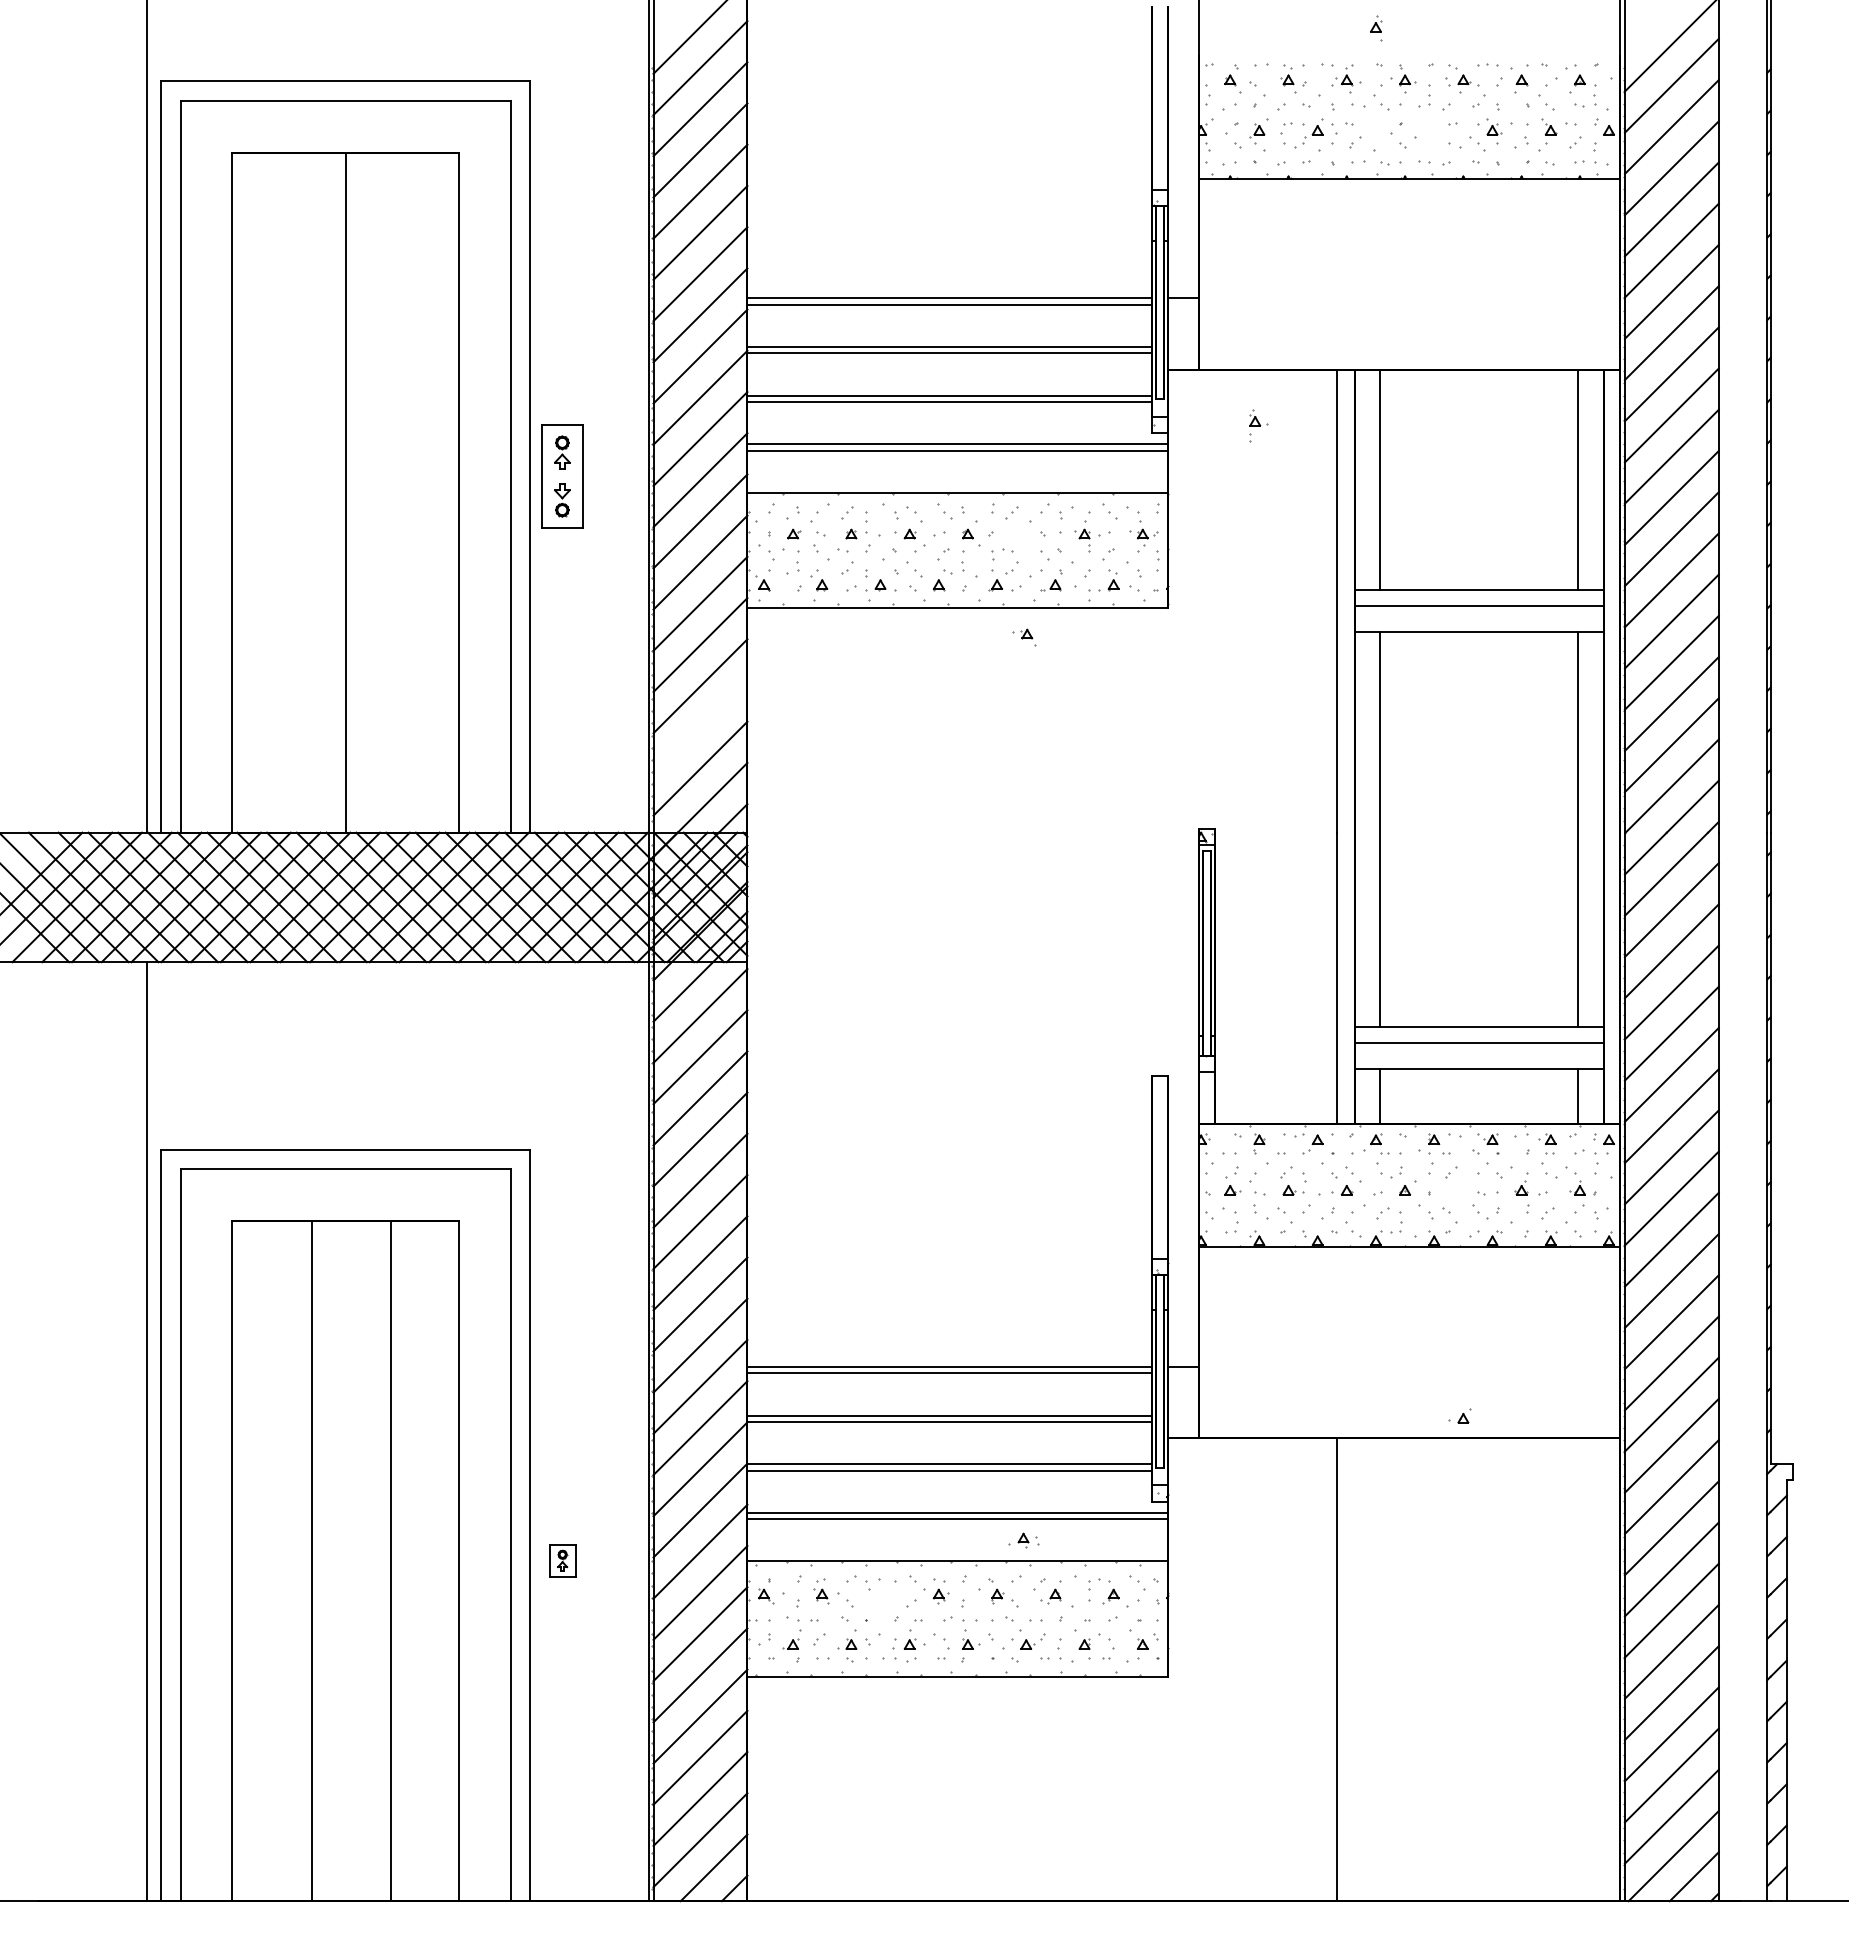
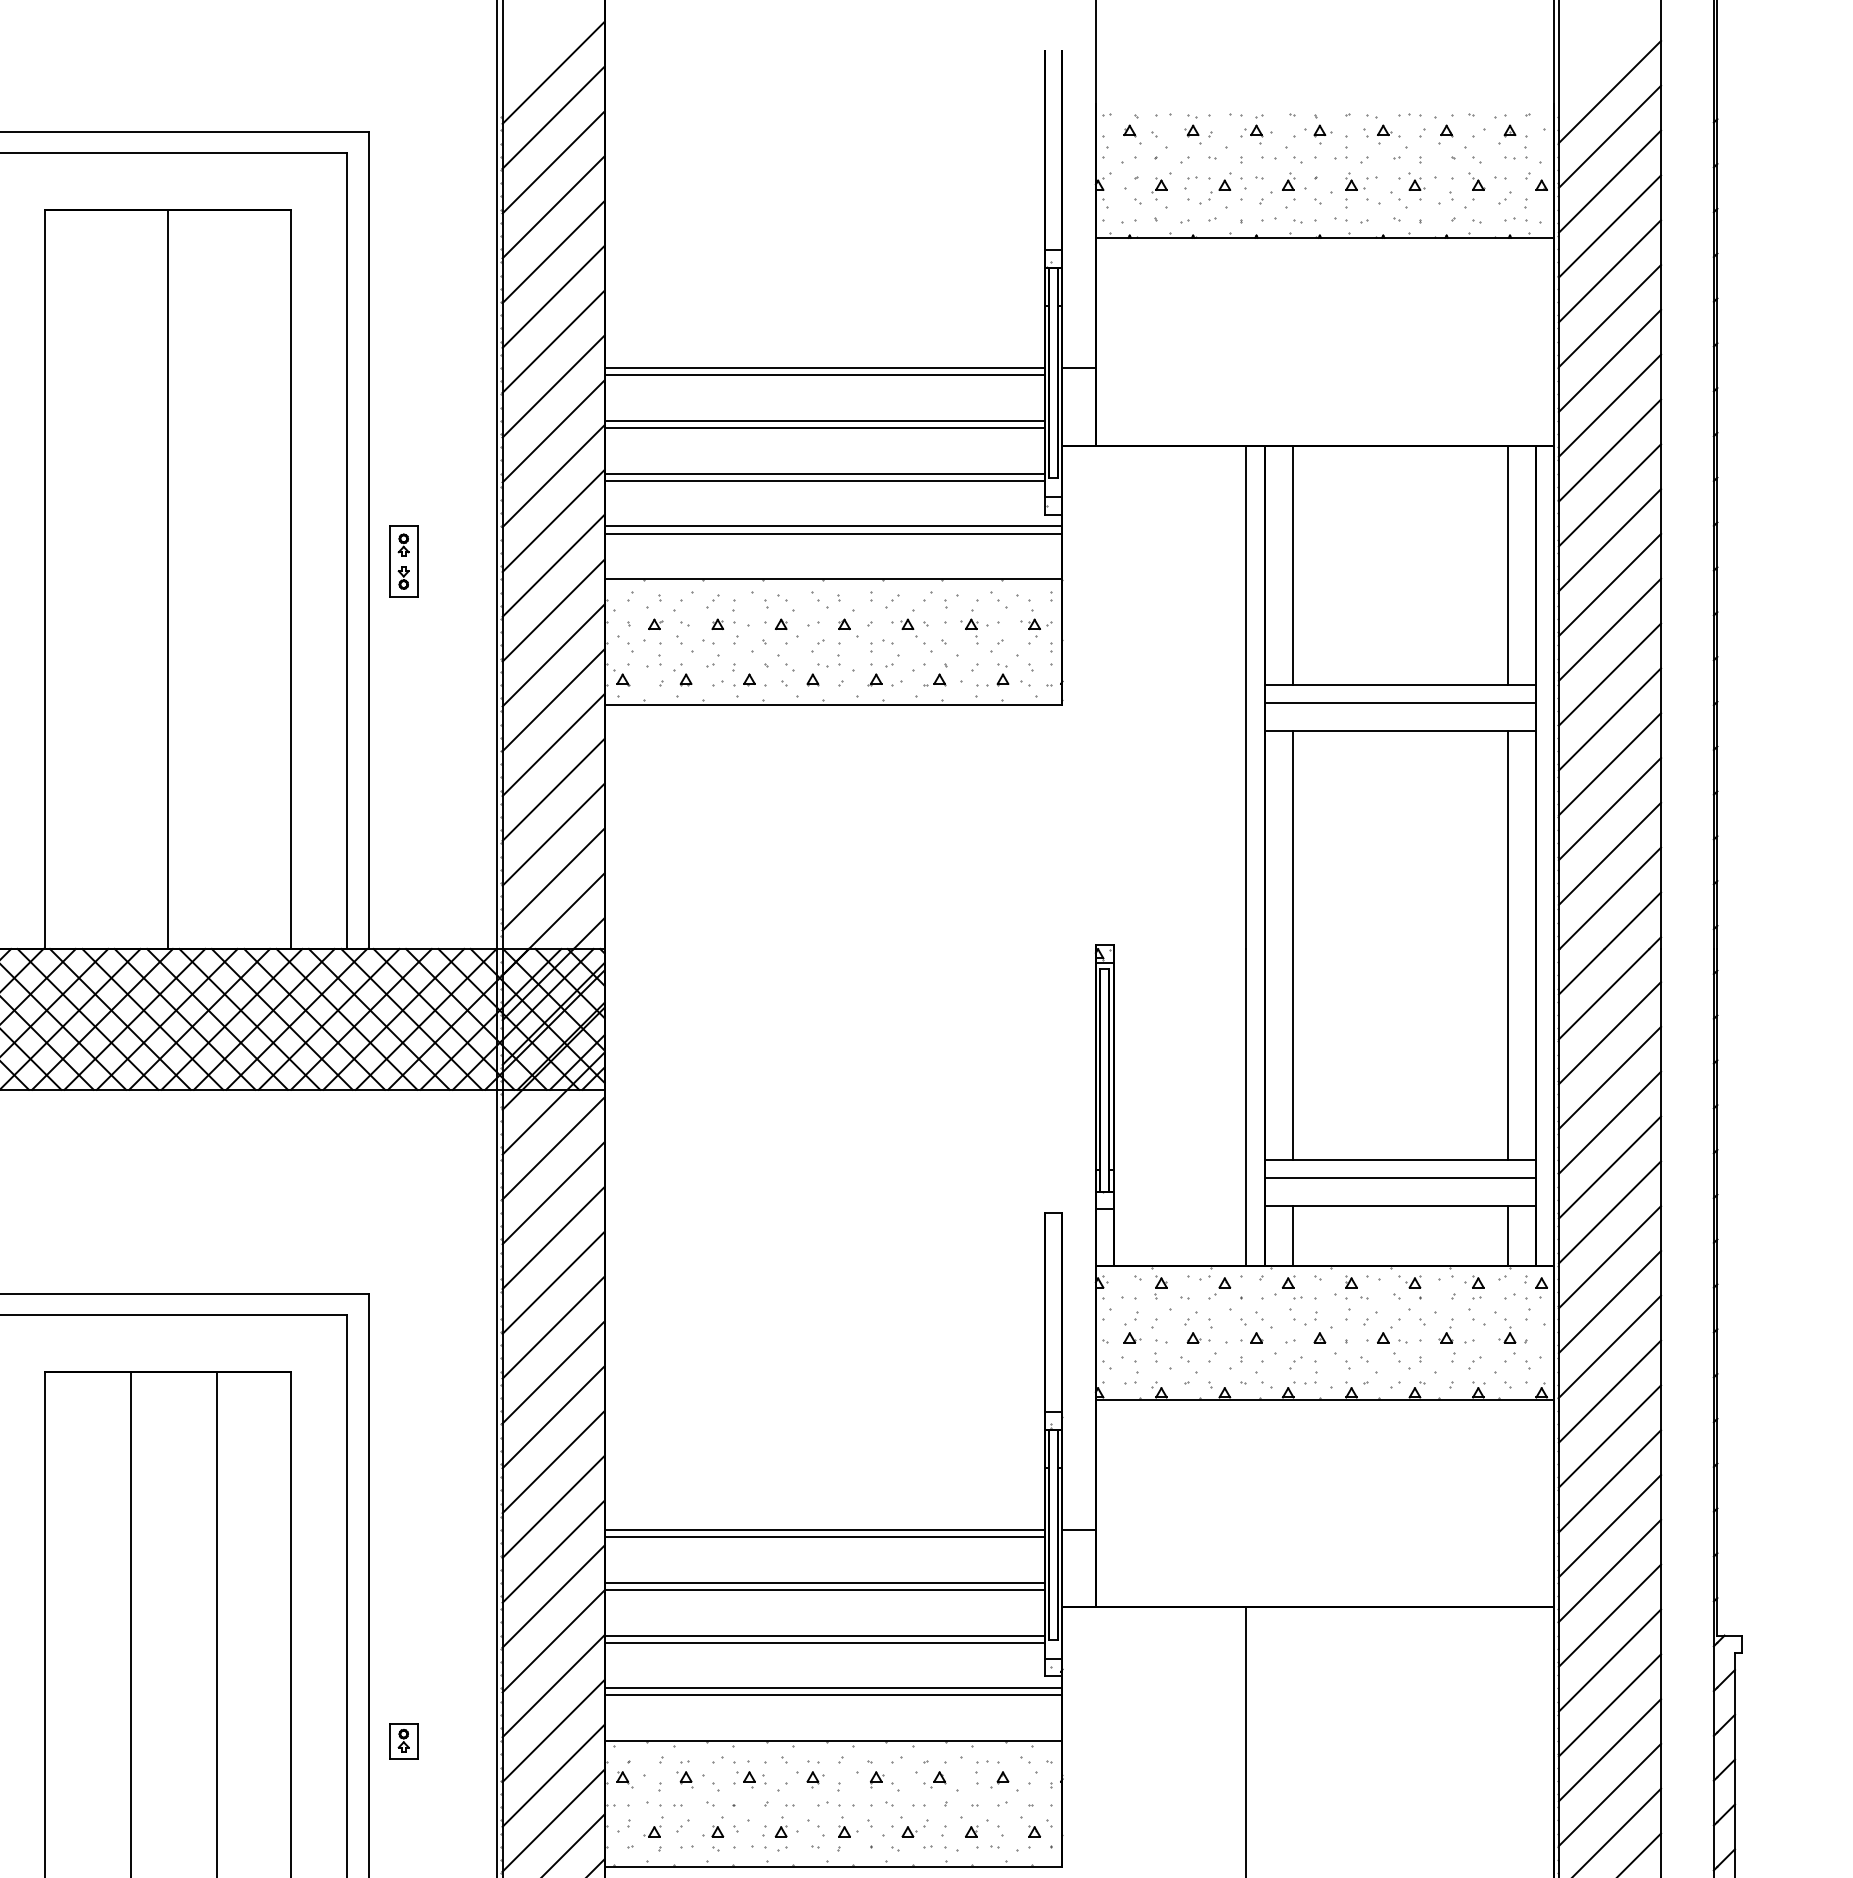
part: (1376, 28) -> (1288, 186), moved
part: (1258, 425) -> (1355, 189), moved
part: (562, 476) -> (403, 561), size x0.62
part: (1024, 637) -> (904, 628), moved
line: (700, 727) -> (553, 834), added
part: (1459, 1415) -> (1379, 1334), moved
part: (1023, 1540) -> (749, 1779), moved

